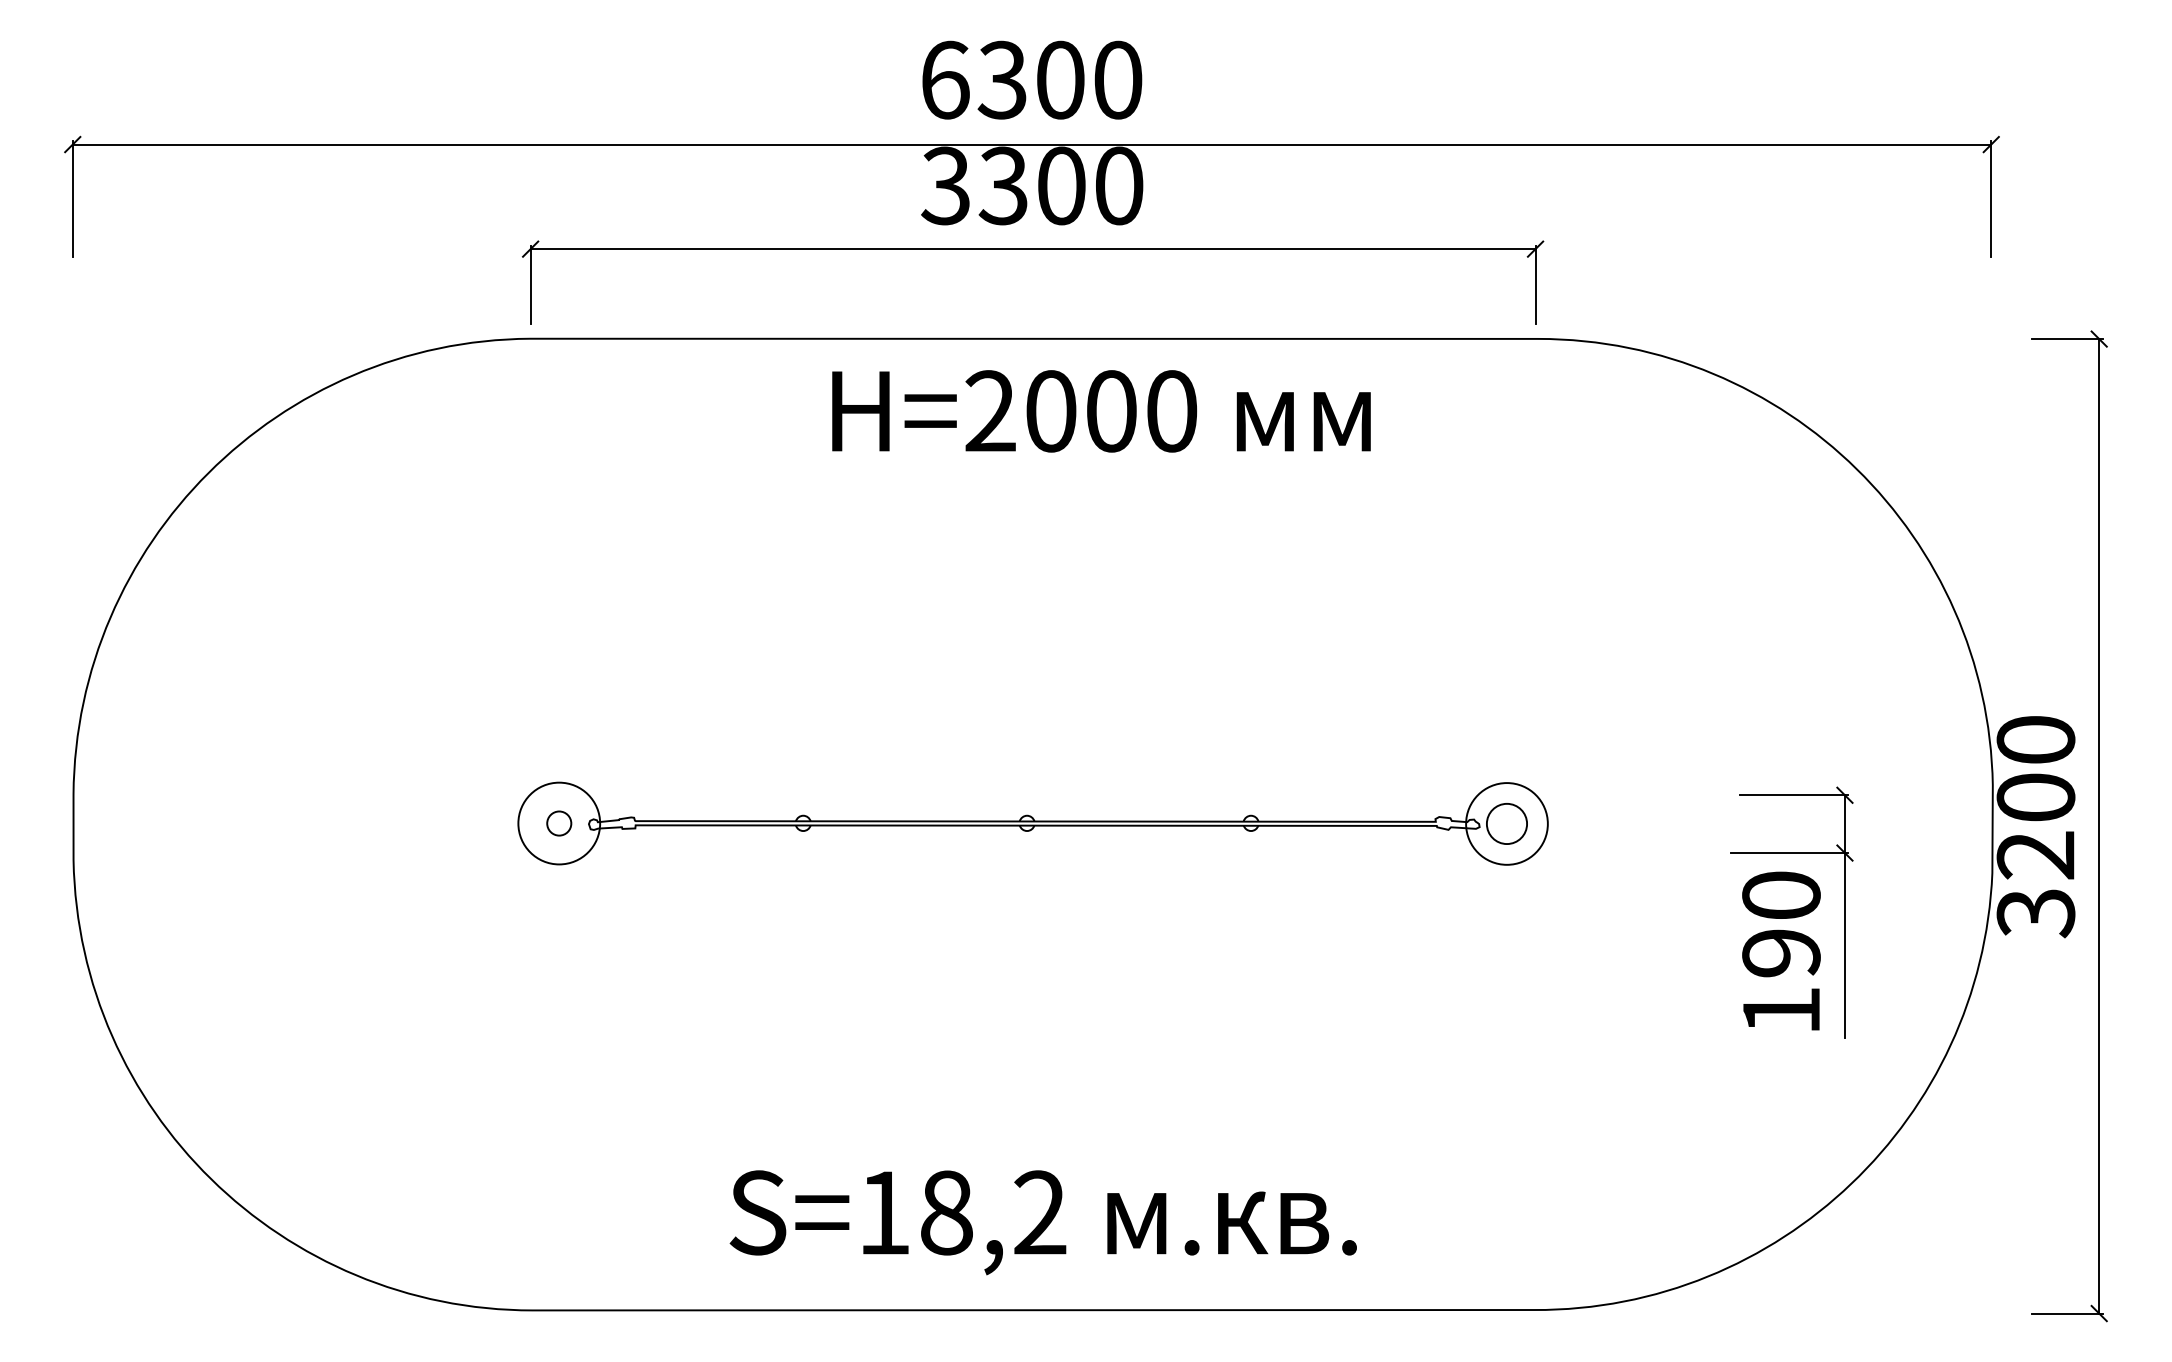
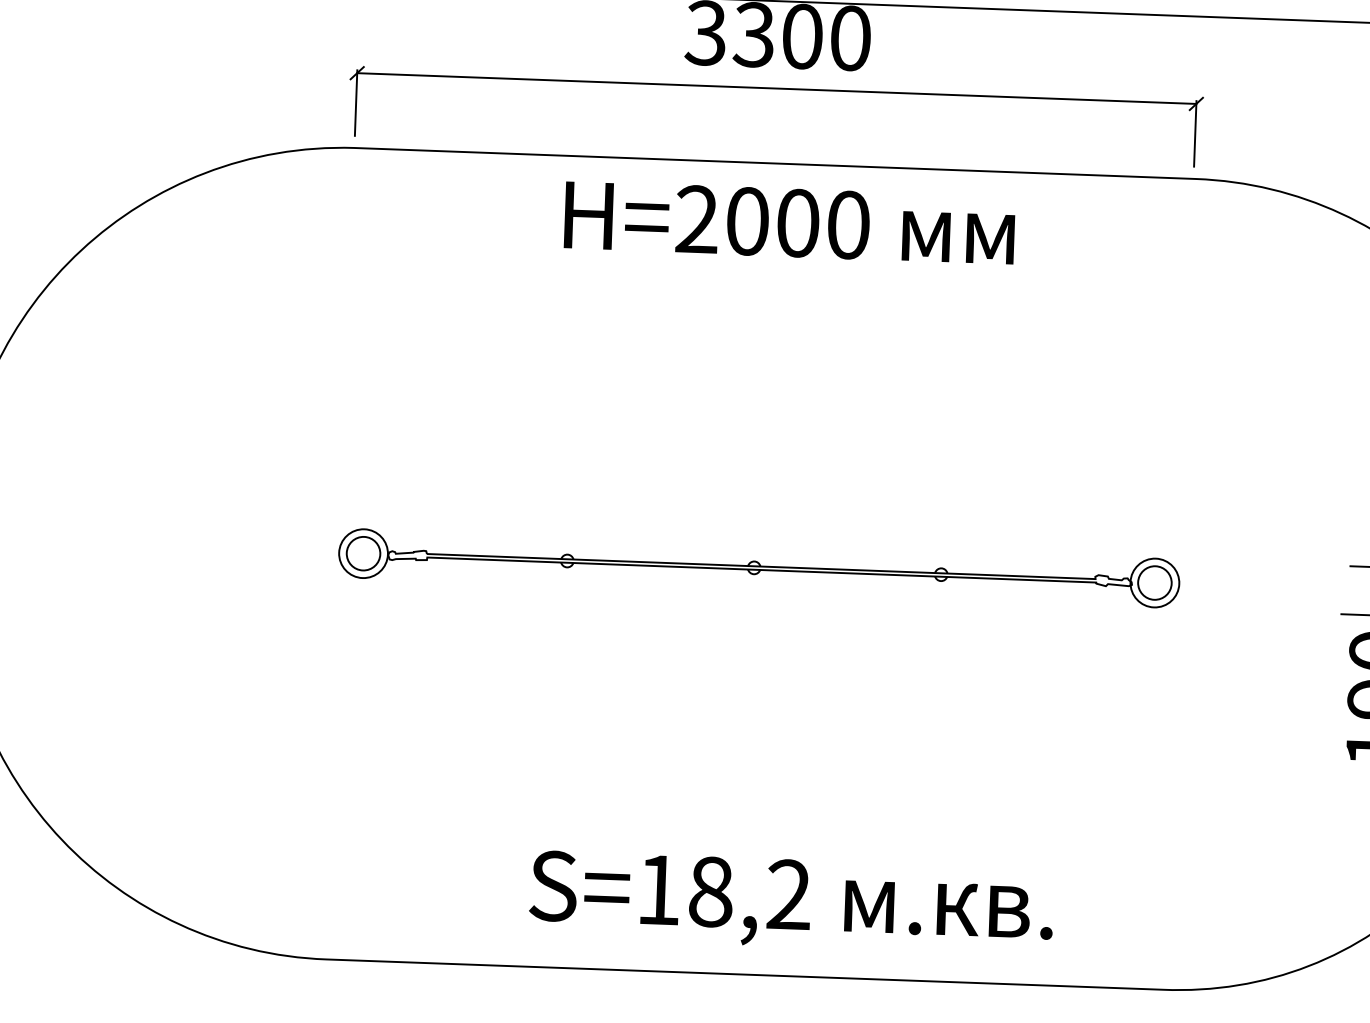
text: (1101, 411) -> (789, 223), moved
circle: (559, 823) -> (363, 553), size x0.71
circle: (559, 823) -> (363, 553), size x1.67
circle: (1506, 823) -> (1154, 582), size x0.71
text: (1042, 1222) -> (790, 902), moved

